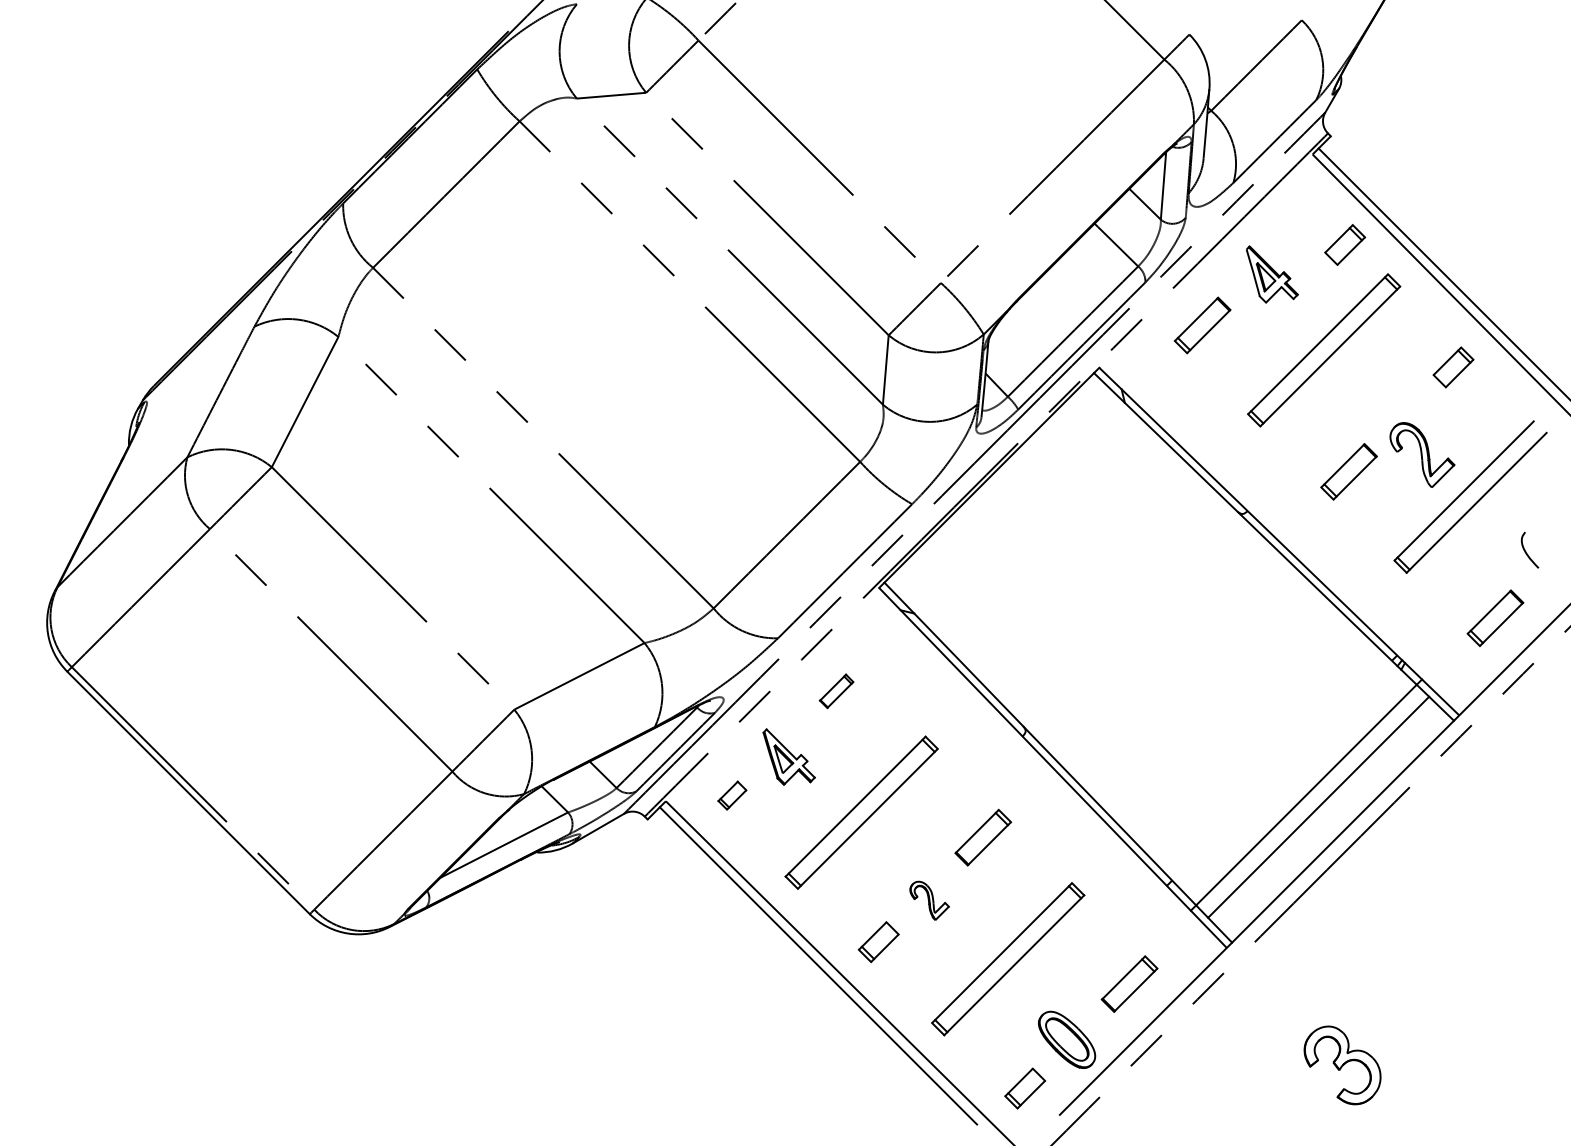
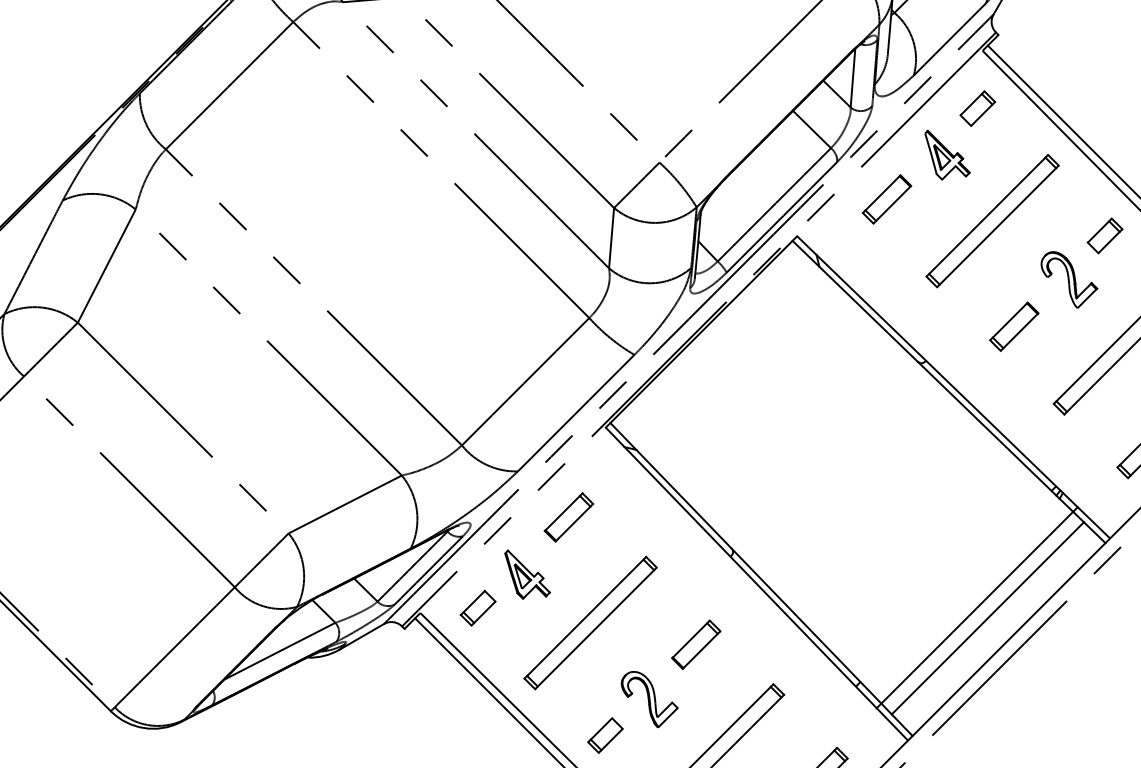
part: (1345, 244) -> (978, 108), moved
part: (1422, 454) -> (1069, 279), moved
part: (836, 691) -> (568, 517), size x1.67
part: (732, 795) -> (478, 608), size x1.43
part: (929, 900) -> (649, 699), size x1.67

